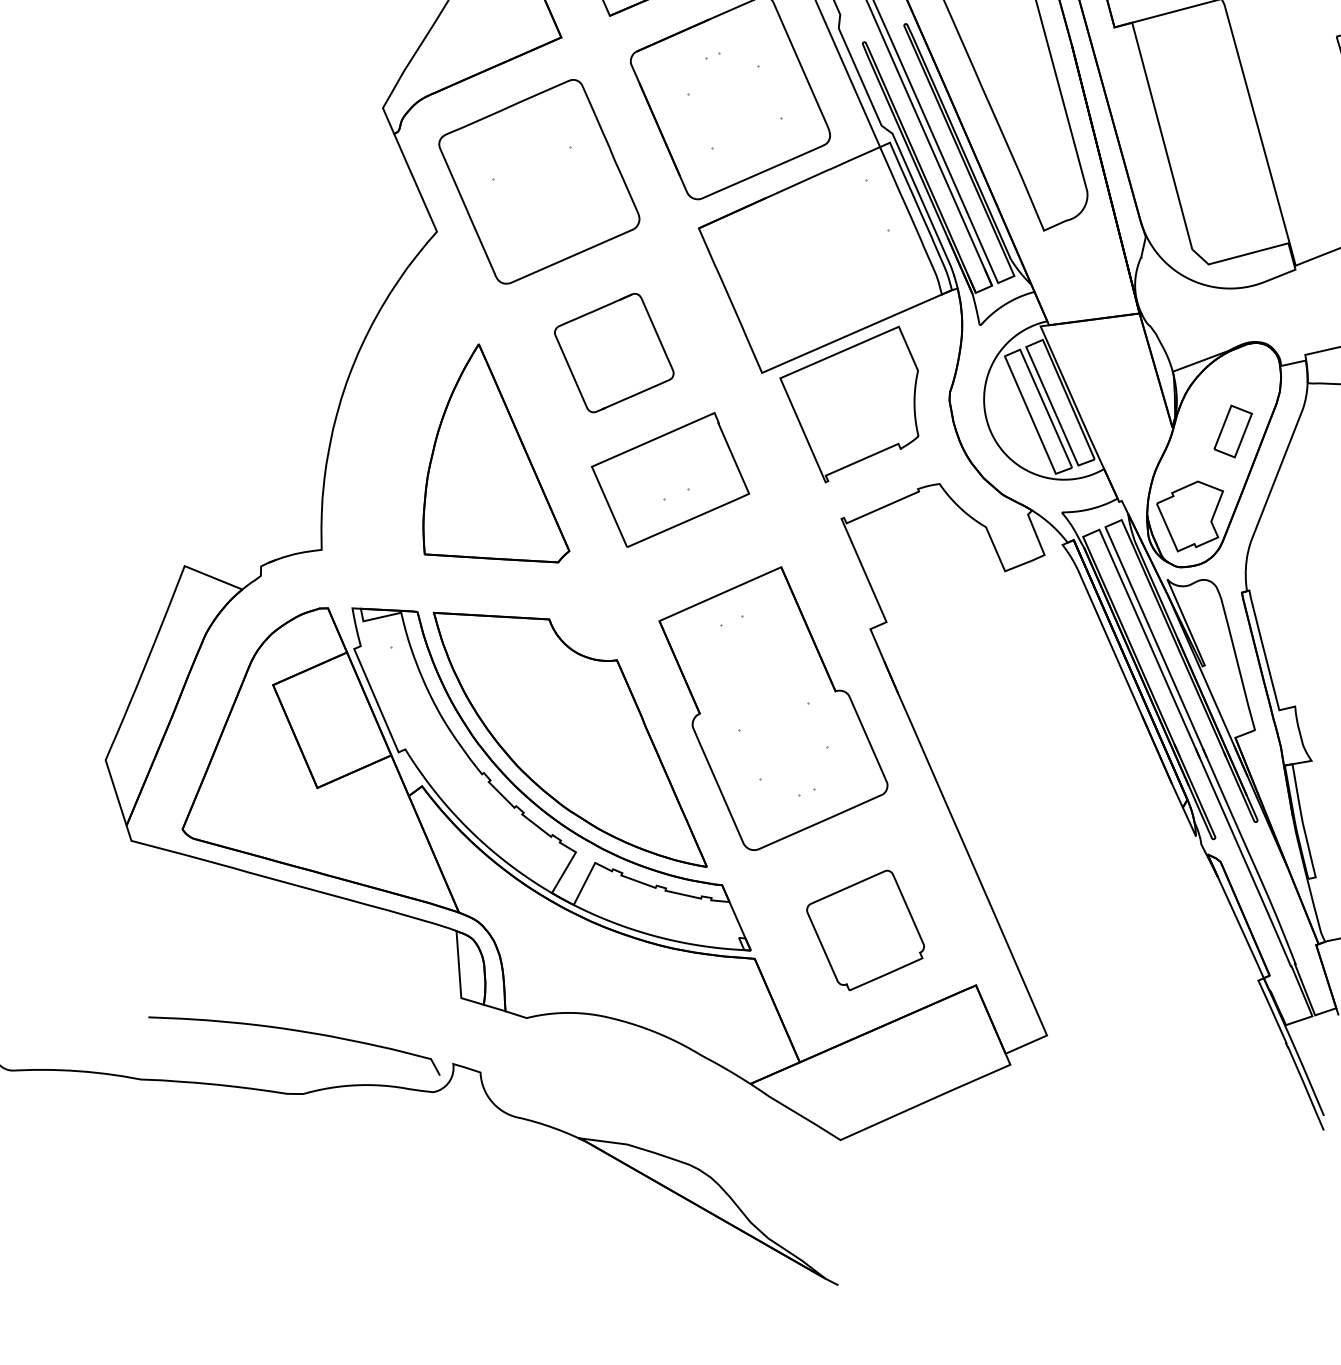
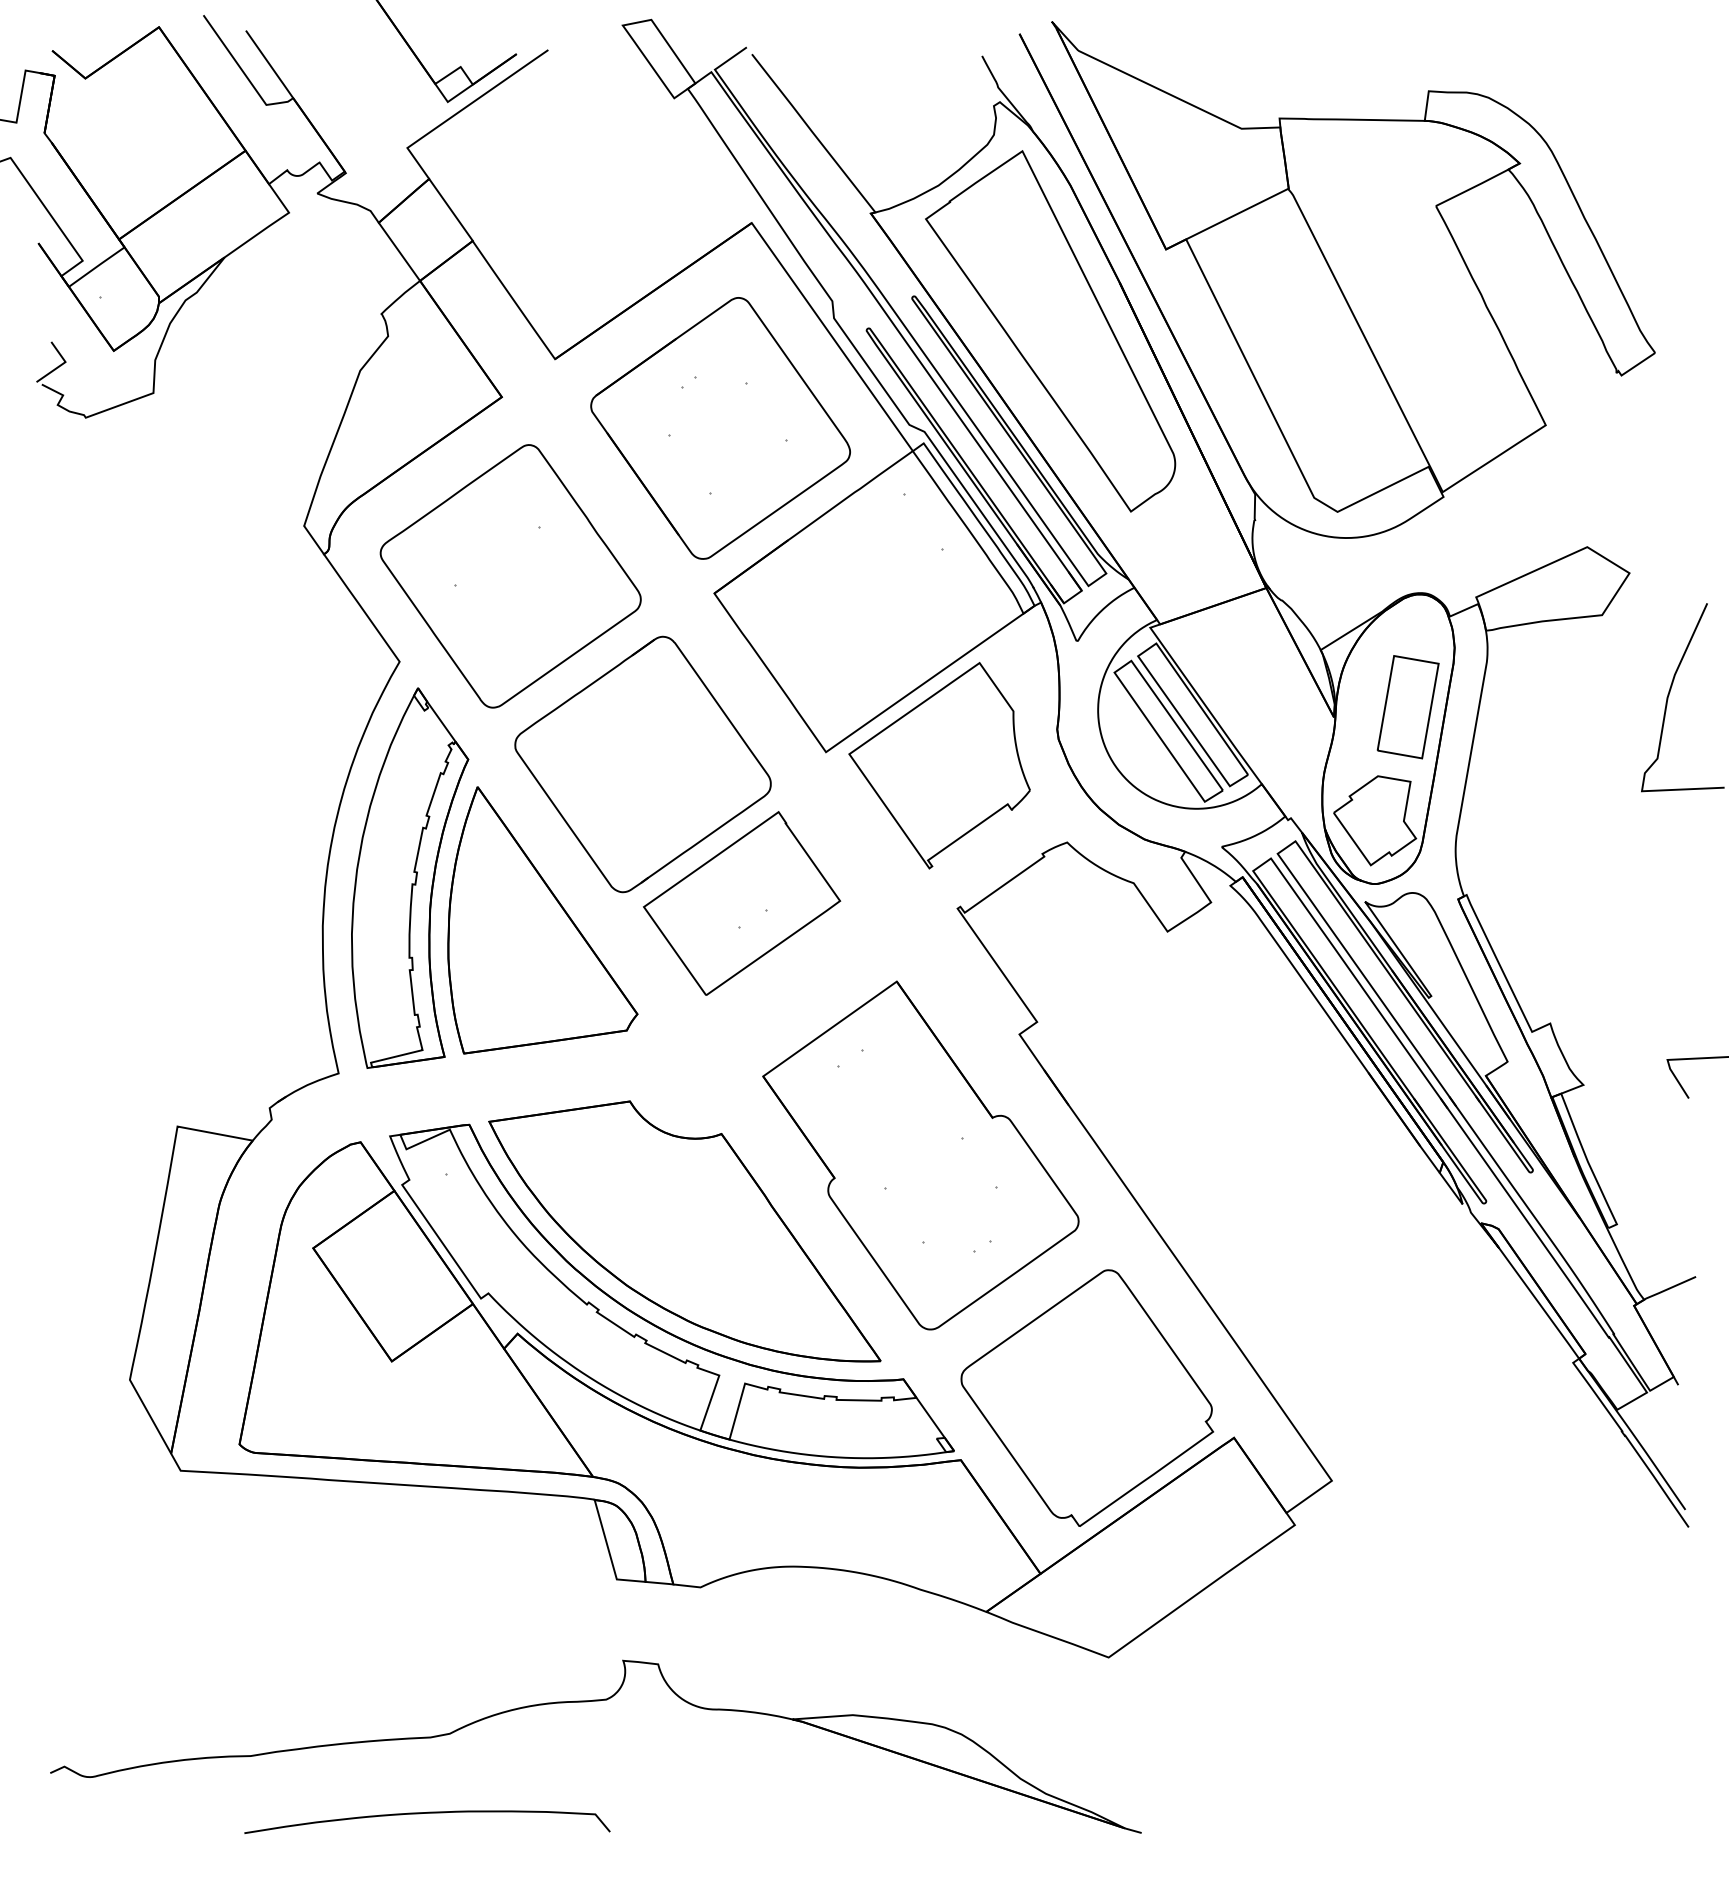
part: (613, 352) -> (642, 764), size x1.67
part: (410, 405) -> (410, 877), added
part: (1232, 431) -> (1407, 707), size x1.67
part: (865, 929) -> (1087, 1397), size x1.67
curve: (297, 1031) -> (427, 1813), moved

